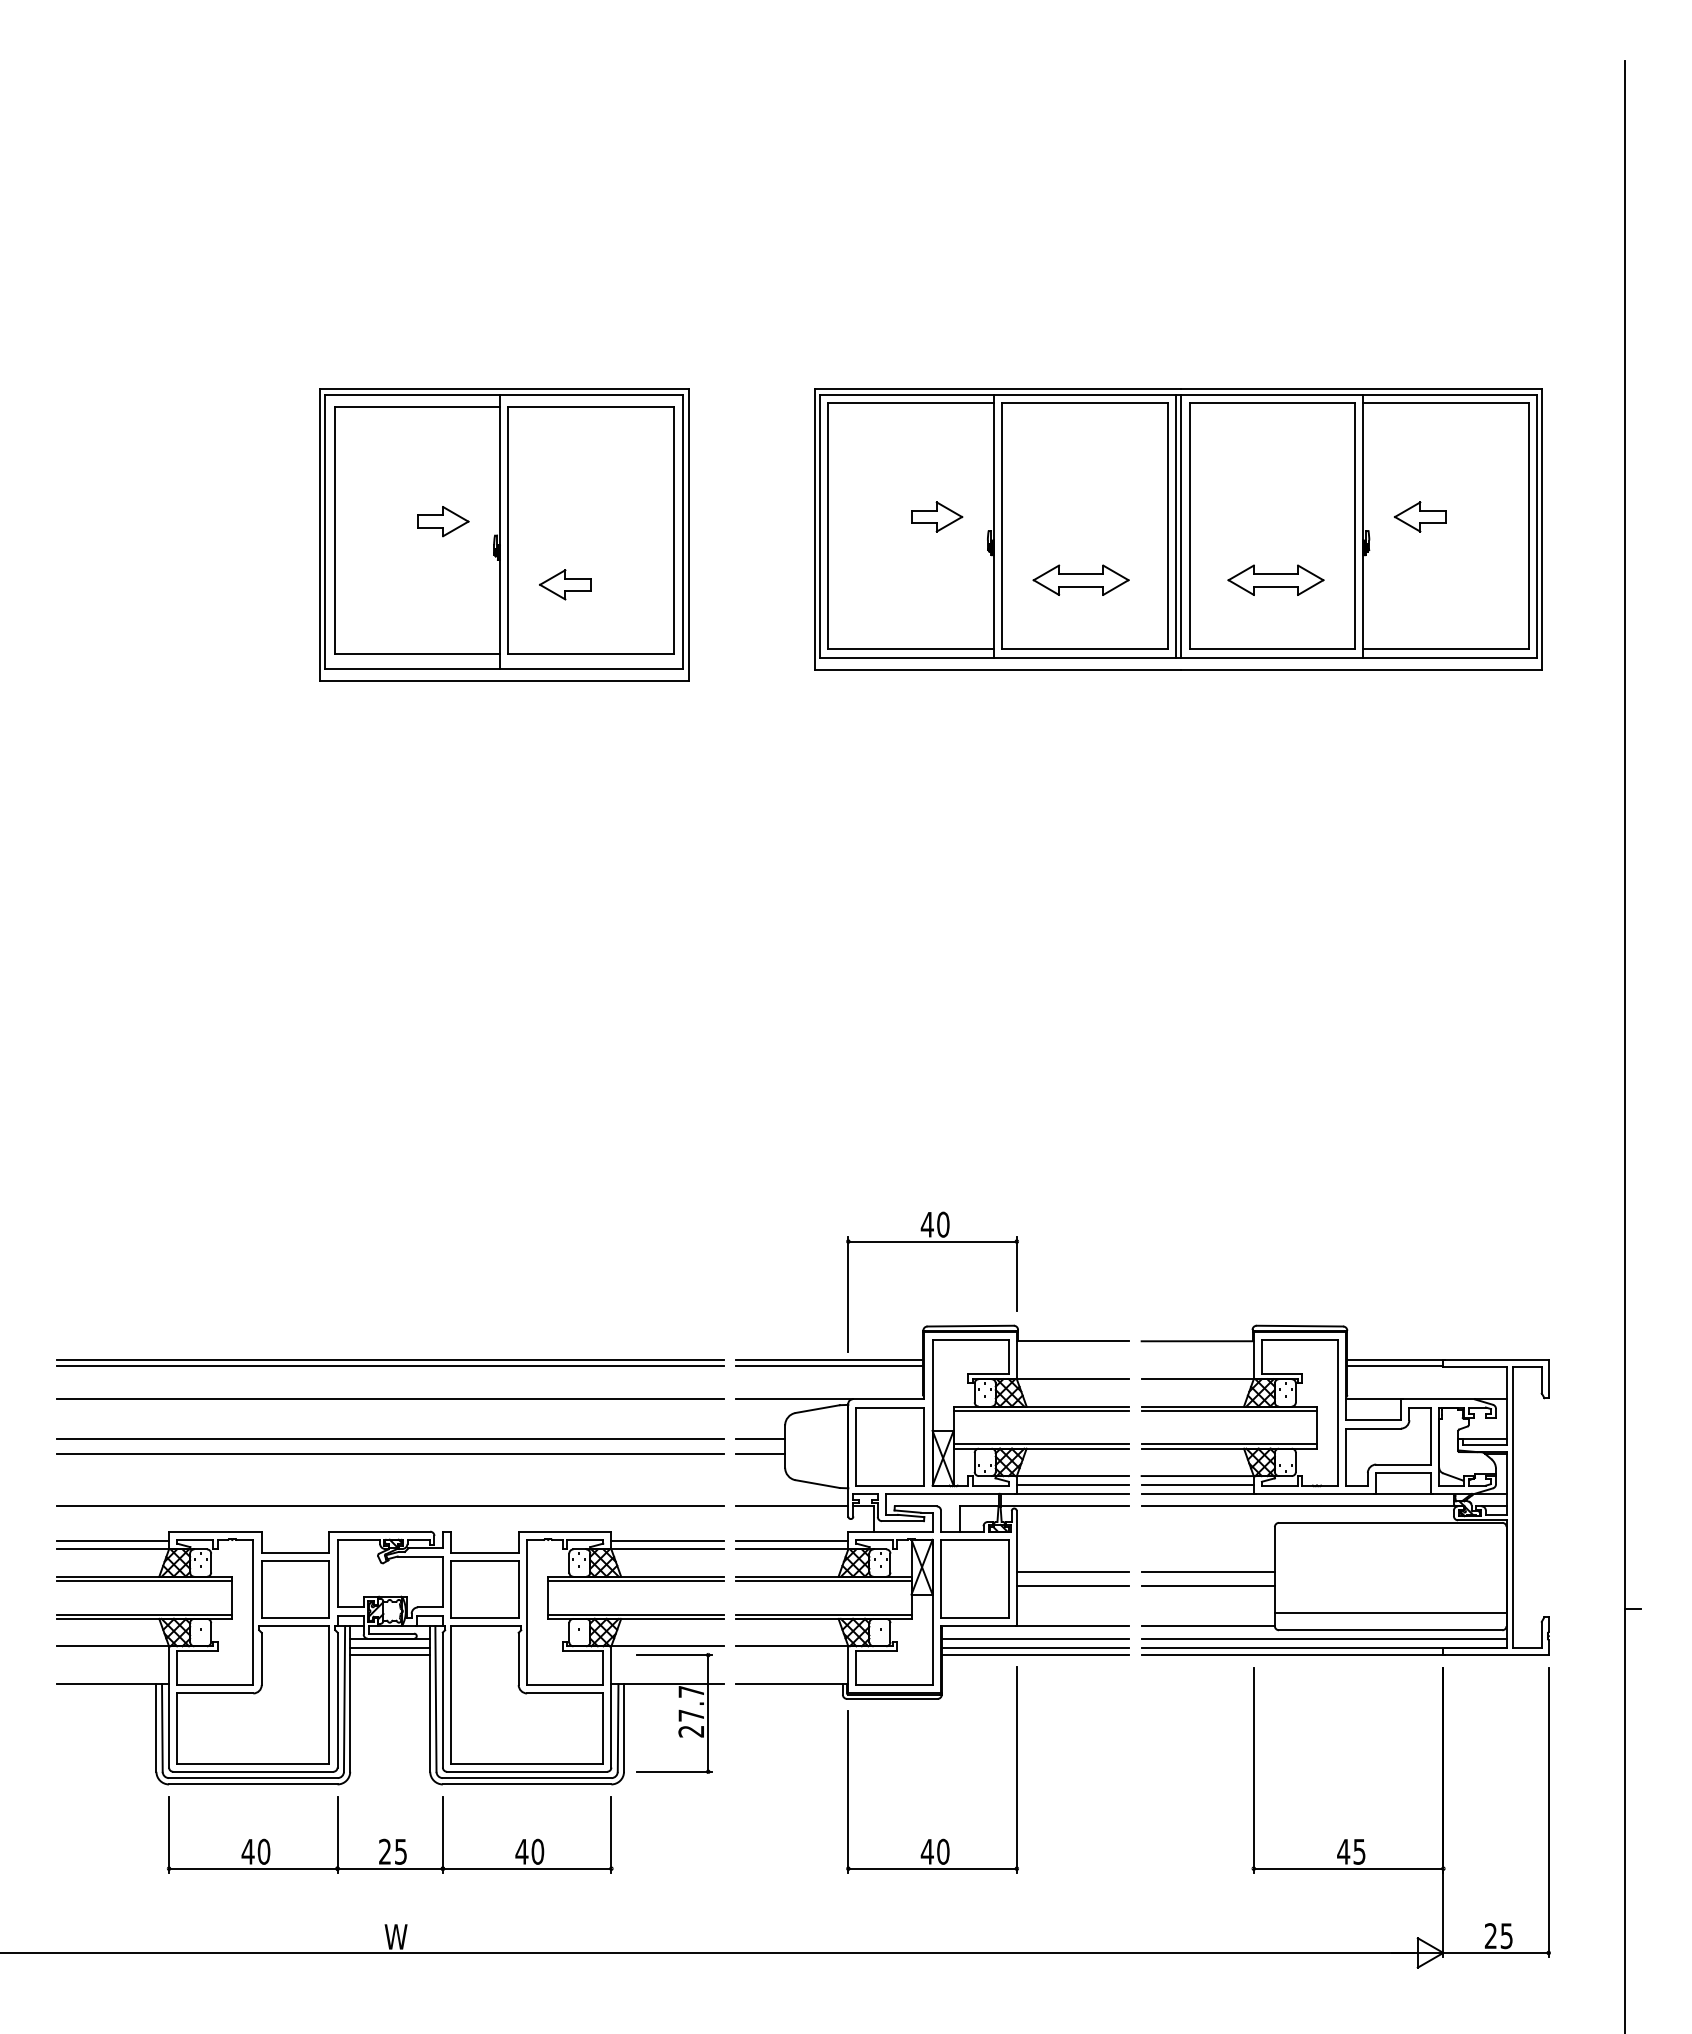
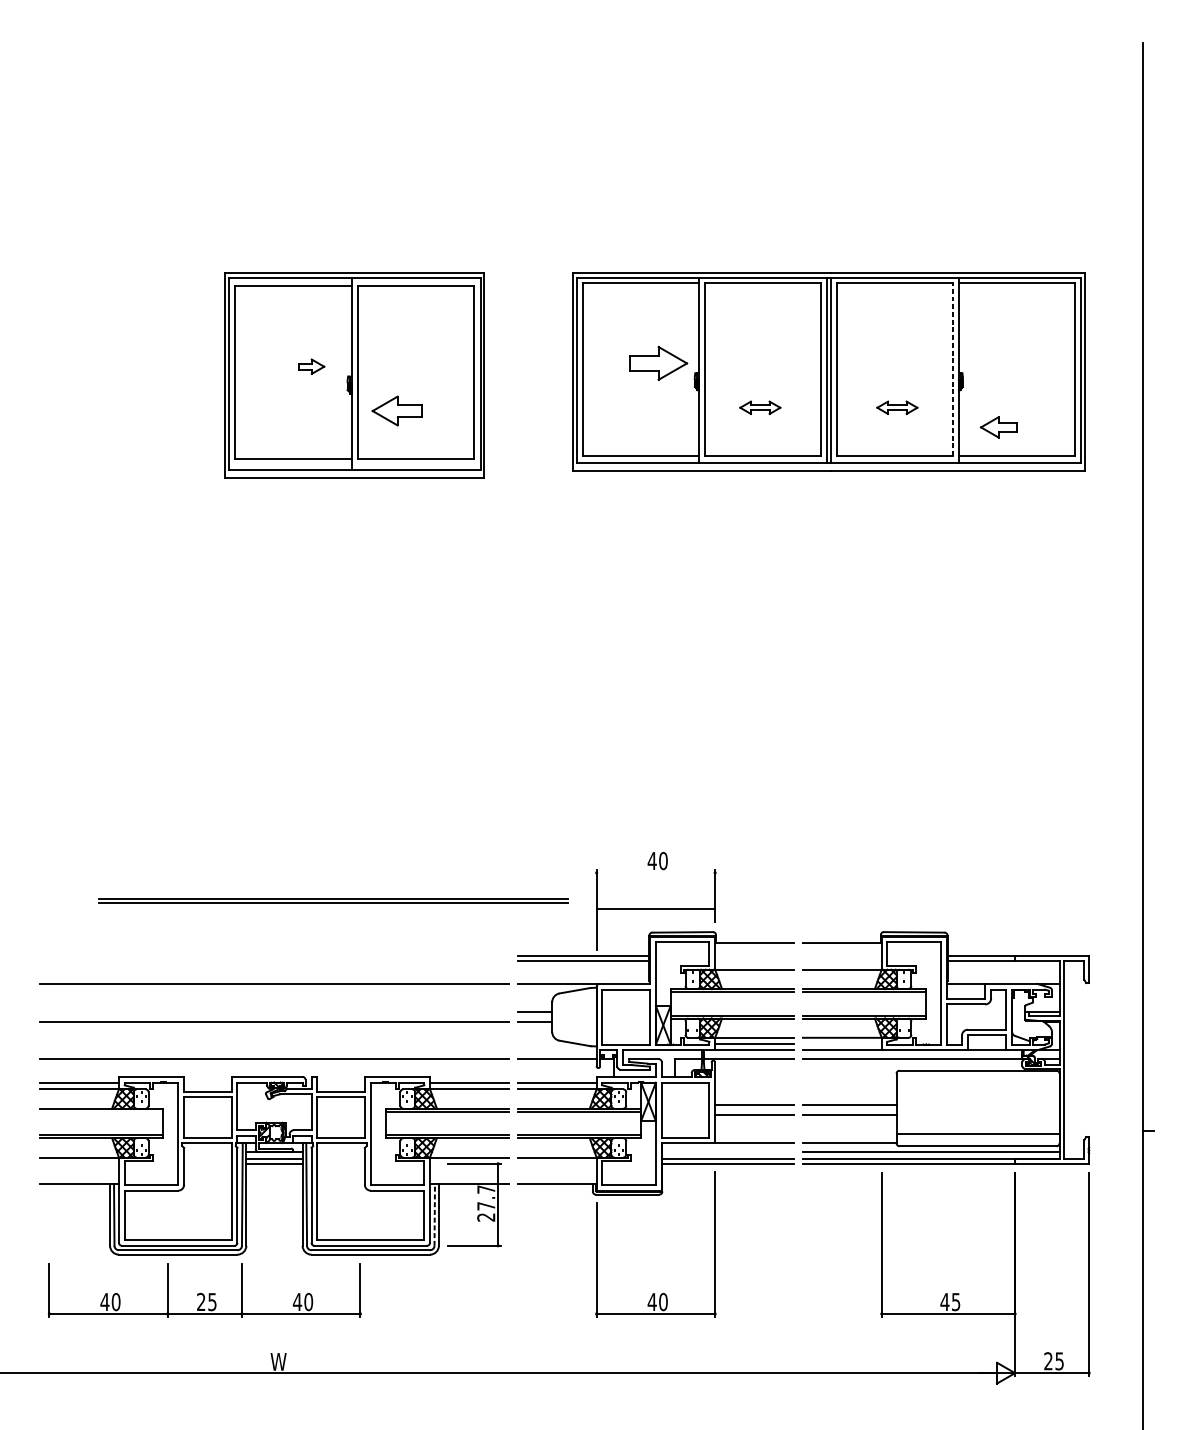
part: (937, 516) -> (659, 363), size x1.6
part: (1420, 516) -> (998, 427), moved
part: (443, 521) -> (311, 366), size x0.7
line: (1354, 525) -> (952, 369), solid -> dashed
part: (1080, 579) -> (759, 407), size x0.6
part: (1275, 579) -> (897, 407), size x0.6
part: (565, 584) -> (397, 410), size x1.4
line: (932, 1241) -> (655, 908), moved
part: (390, 1362) -> (333, 900), moved
line: (390, 1438) -> (274, 1011), removed
line: (1197, 1484) -> (842, 1043), removed
line: (144, 1580) -> (101, 1111), removed
line: (1035, 1638) -> (728, 1152), removed
line: (618, 1728) -> (435, 1215), solid -> dashed
part: (390, 1834) -> (205, 1289), moved

